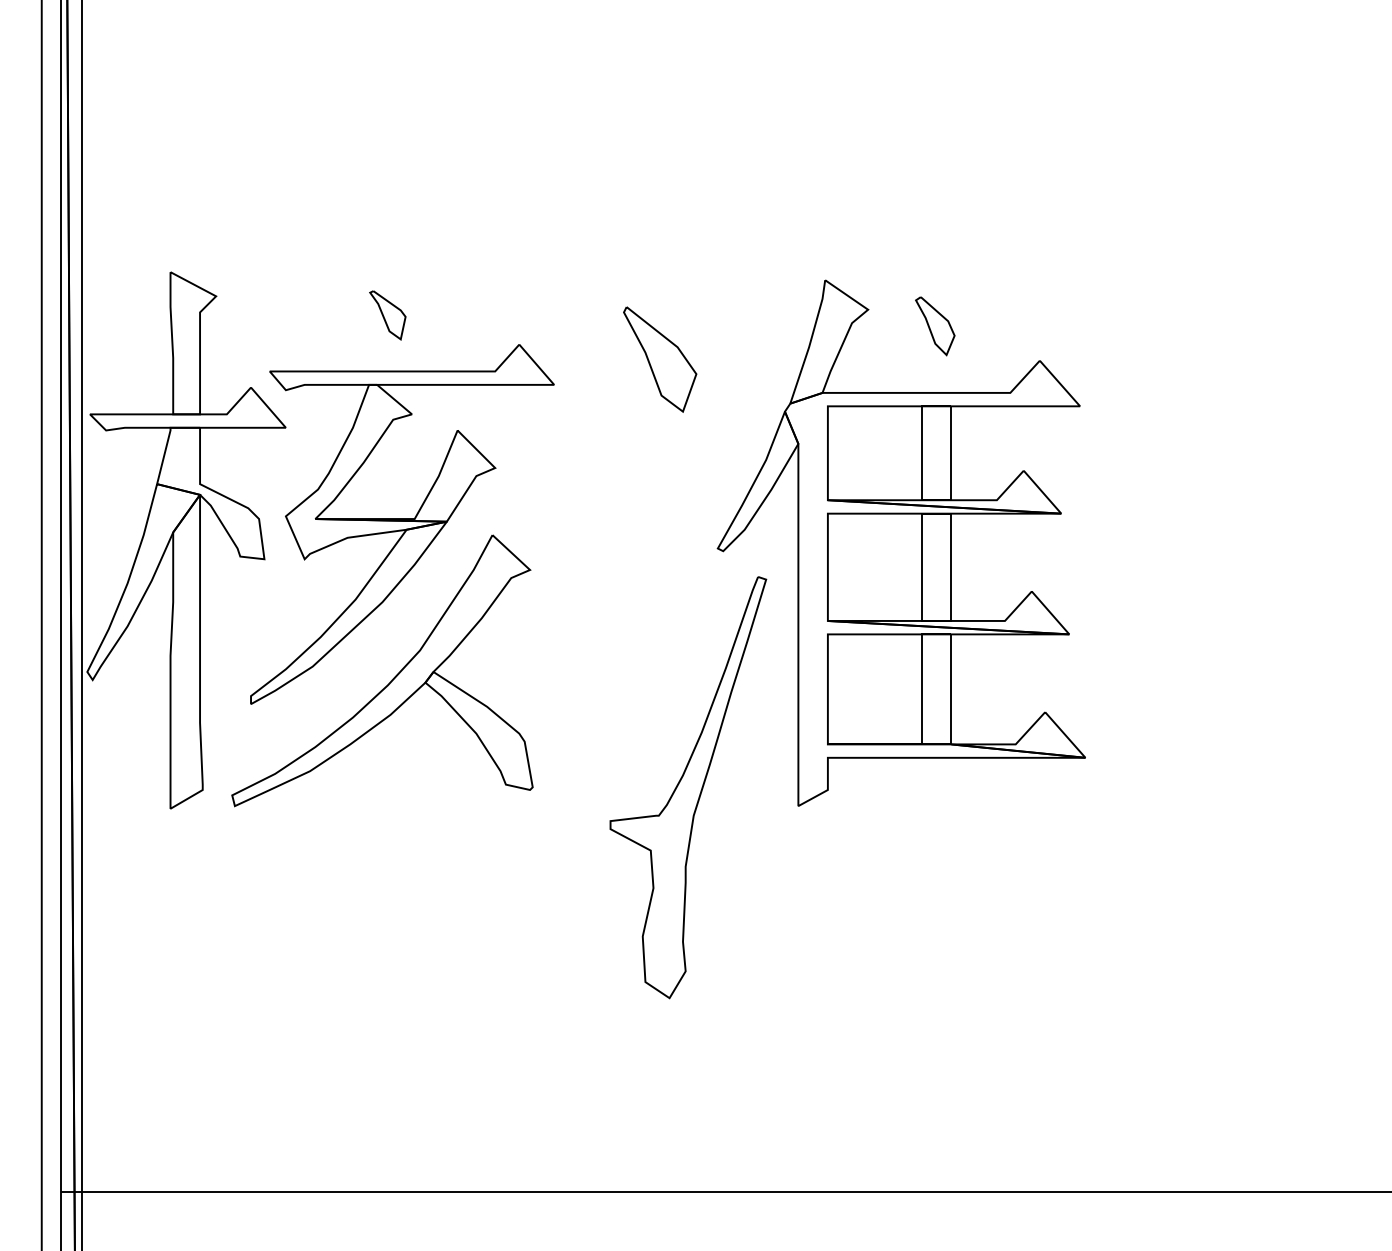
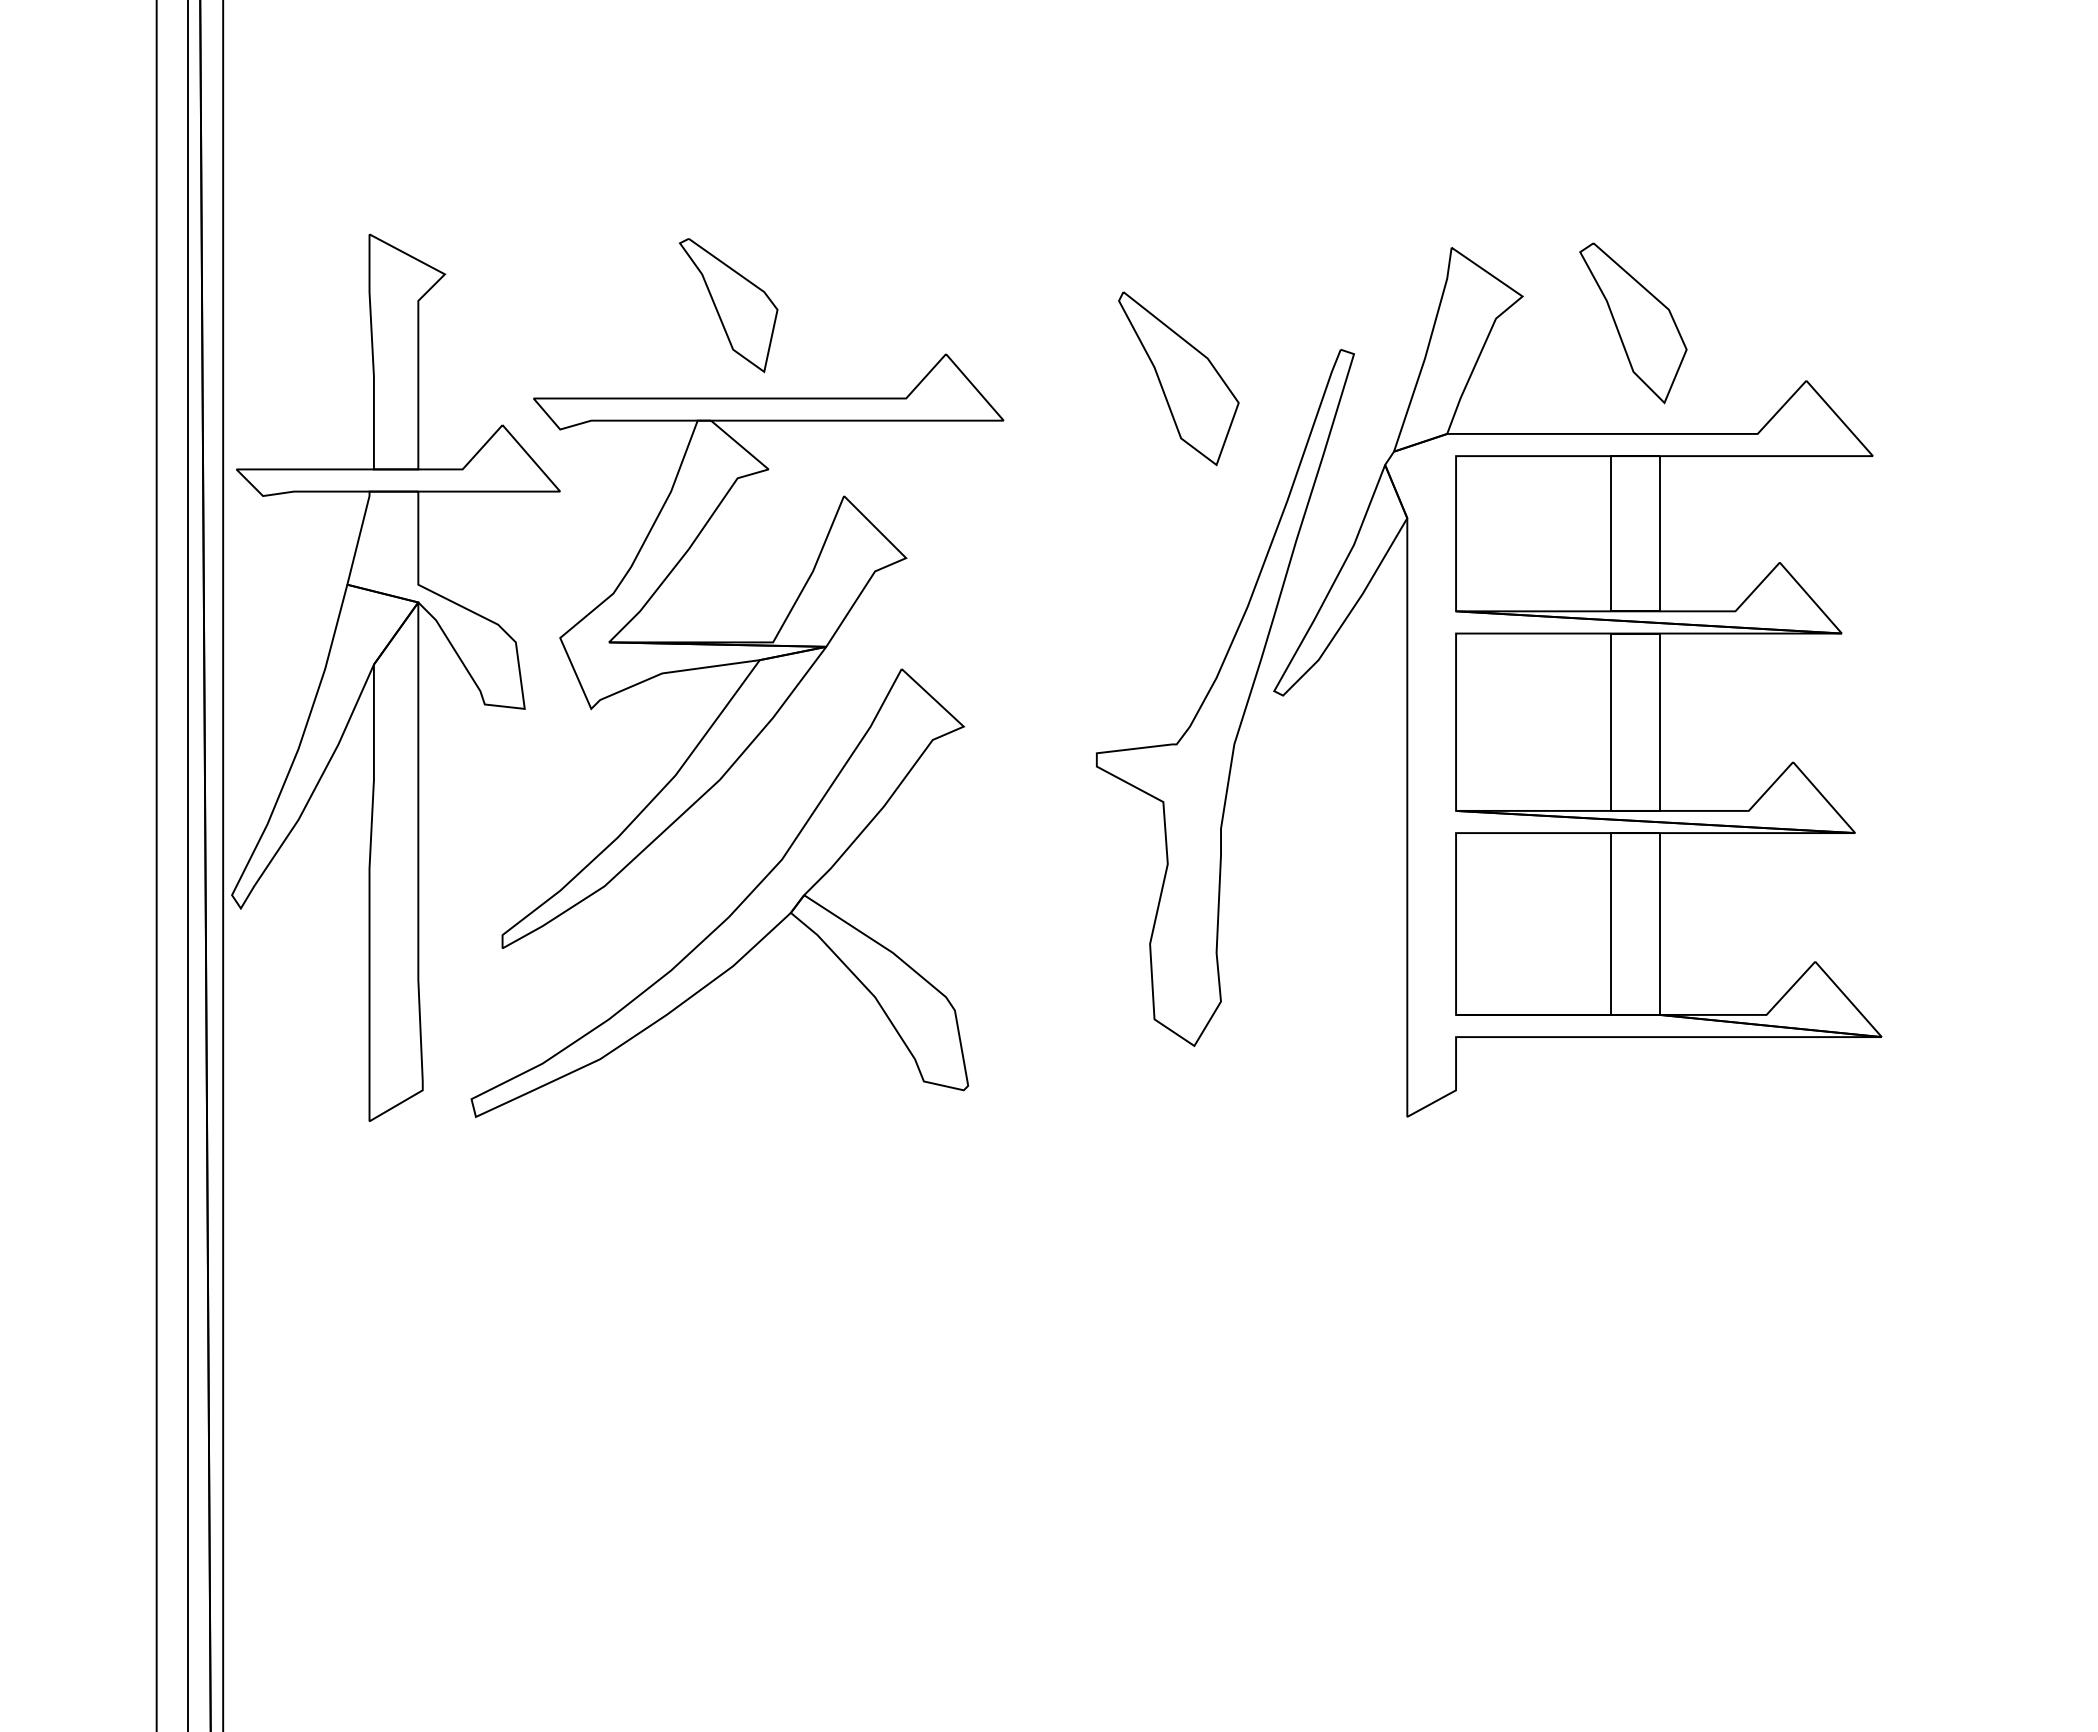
part: (387, 315) -> (728, 305), size x1.67
part: (935, 326) -> (1633, 324), size x1.67
part: (688, 787) -> (1225, 697), moved

